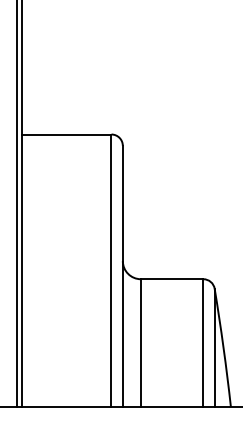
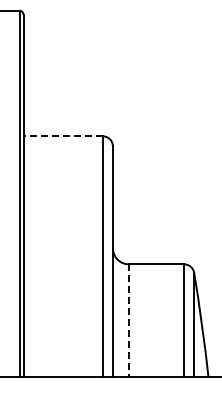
line: (66, 134) -> (63, 136), solid -> dashed
line: (140, 343) -> (128, 321), solid -> dashed

